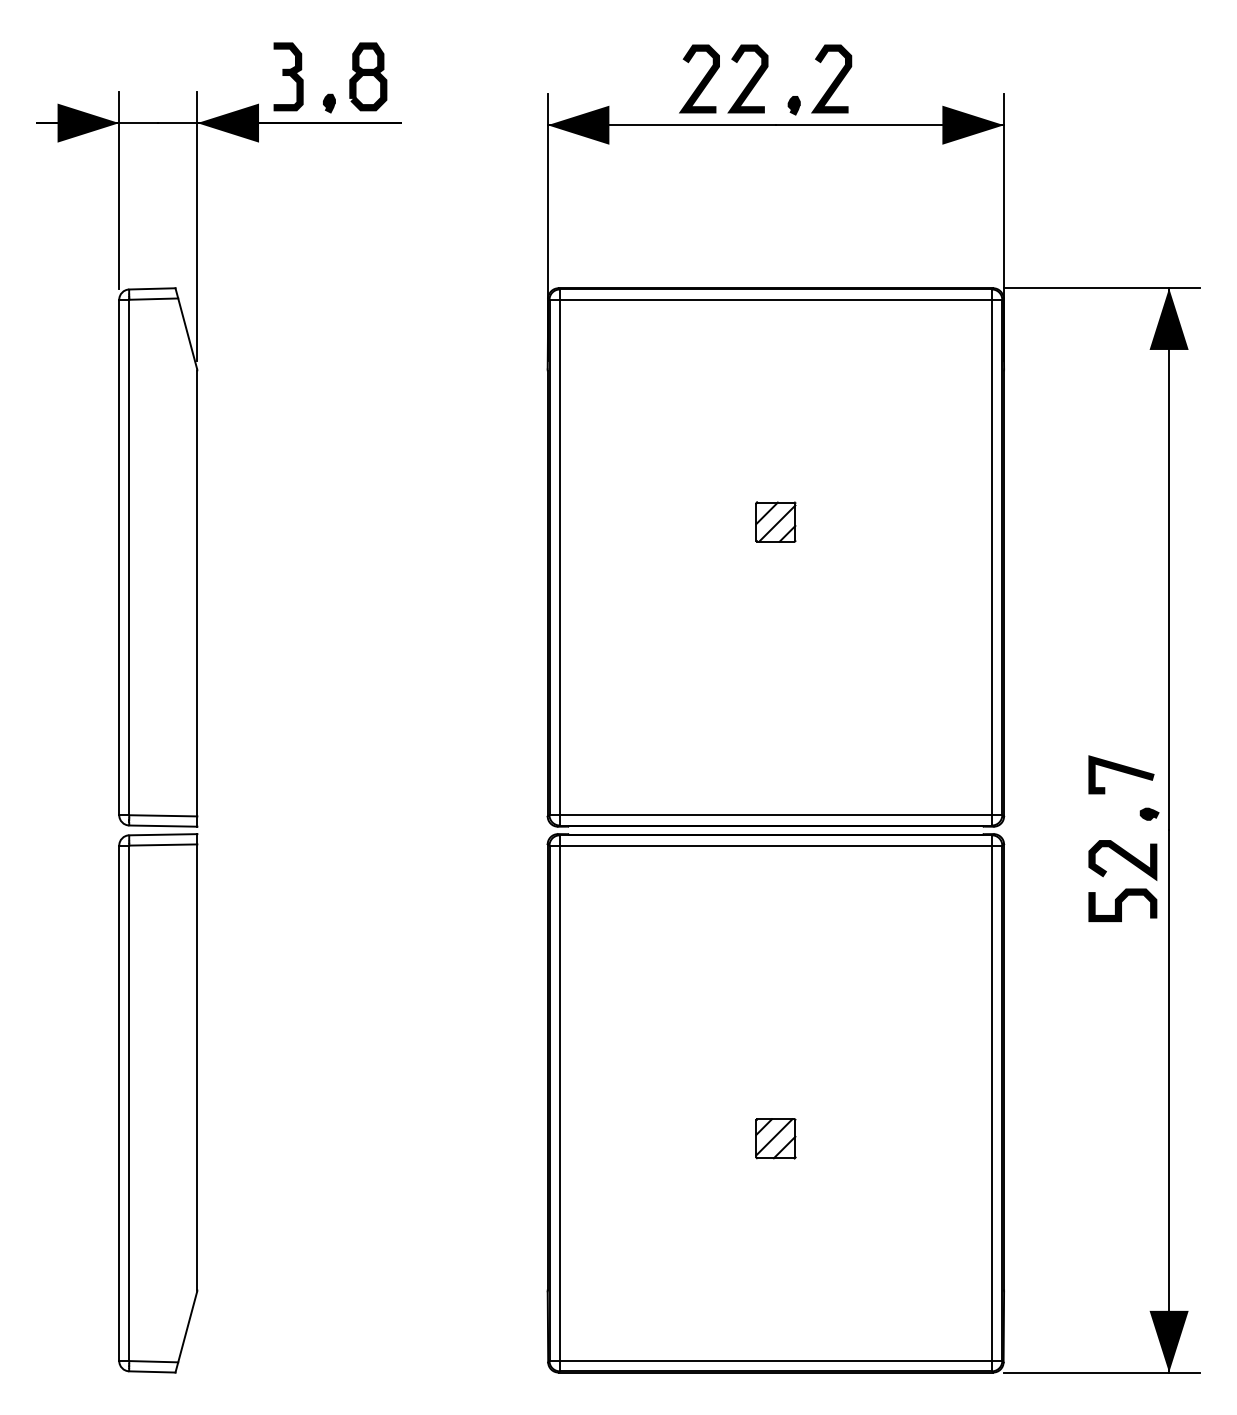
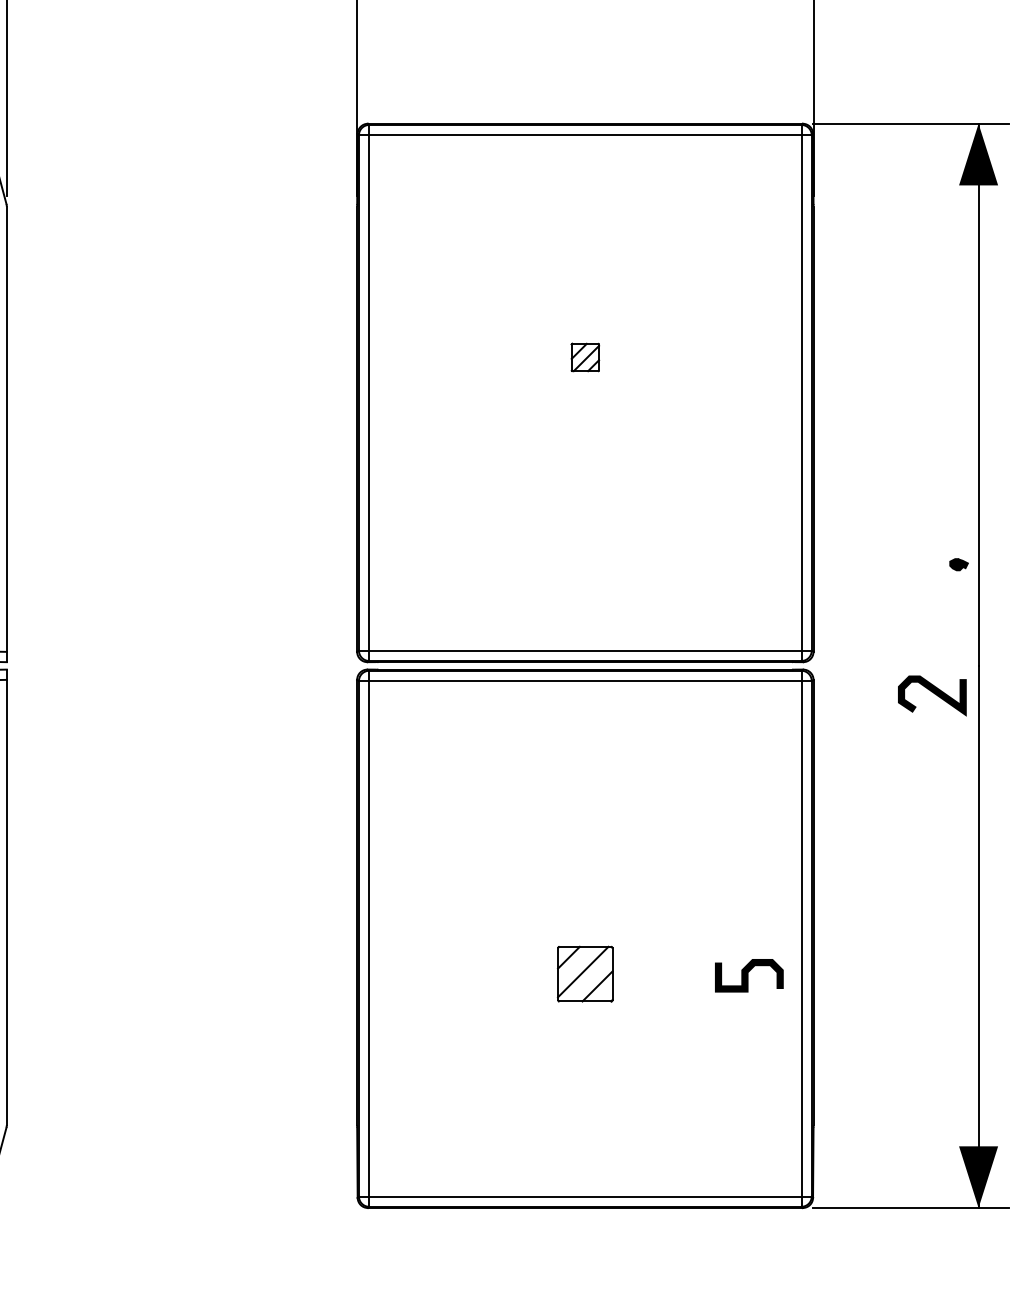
part: (775, 521) -> (584, 356), size x0.7
line: (1122, 772) -> (931, 607), removed
part: (1149, 813) -> (958, 563), moved
curve: (1121, 905) -> (747, 975), moved
part: (775, 1138) -> (584, 973), size x1.4

